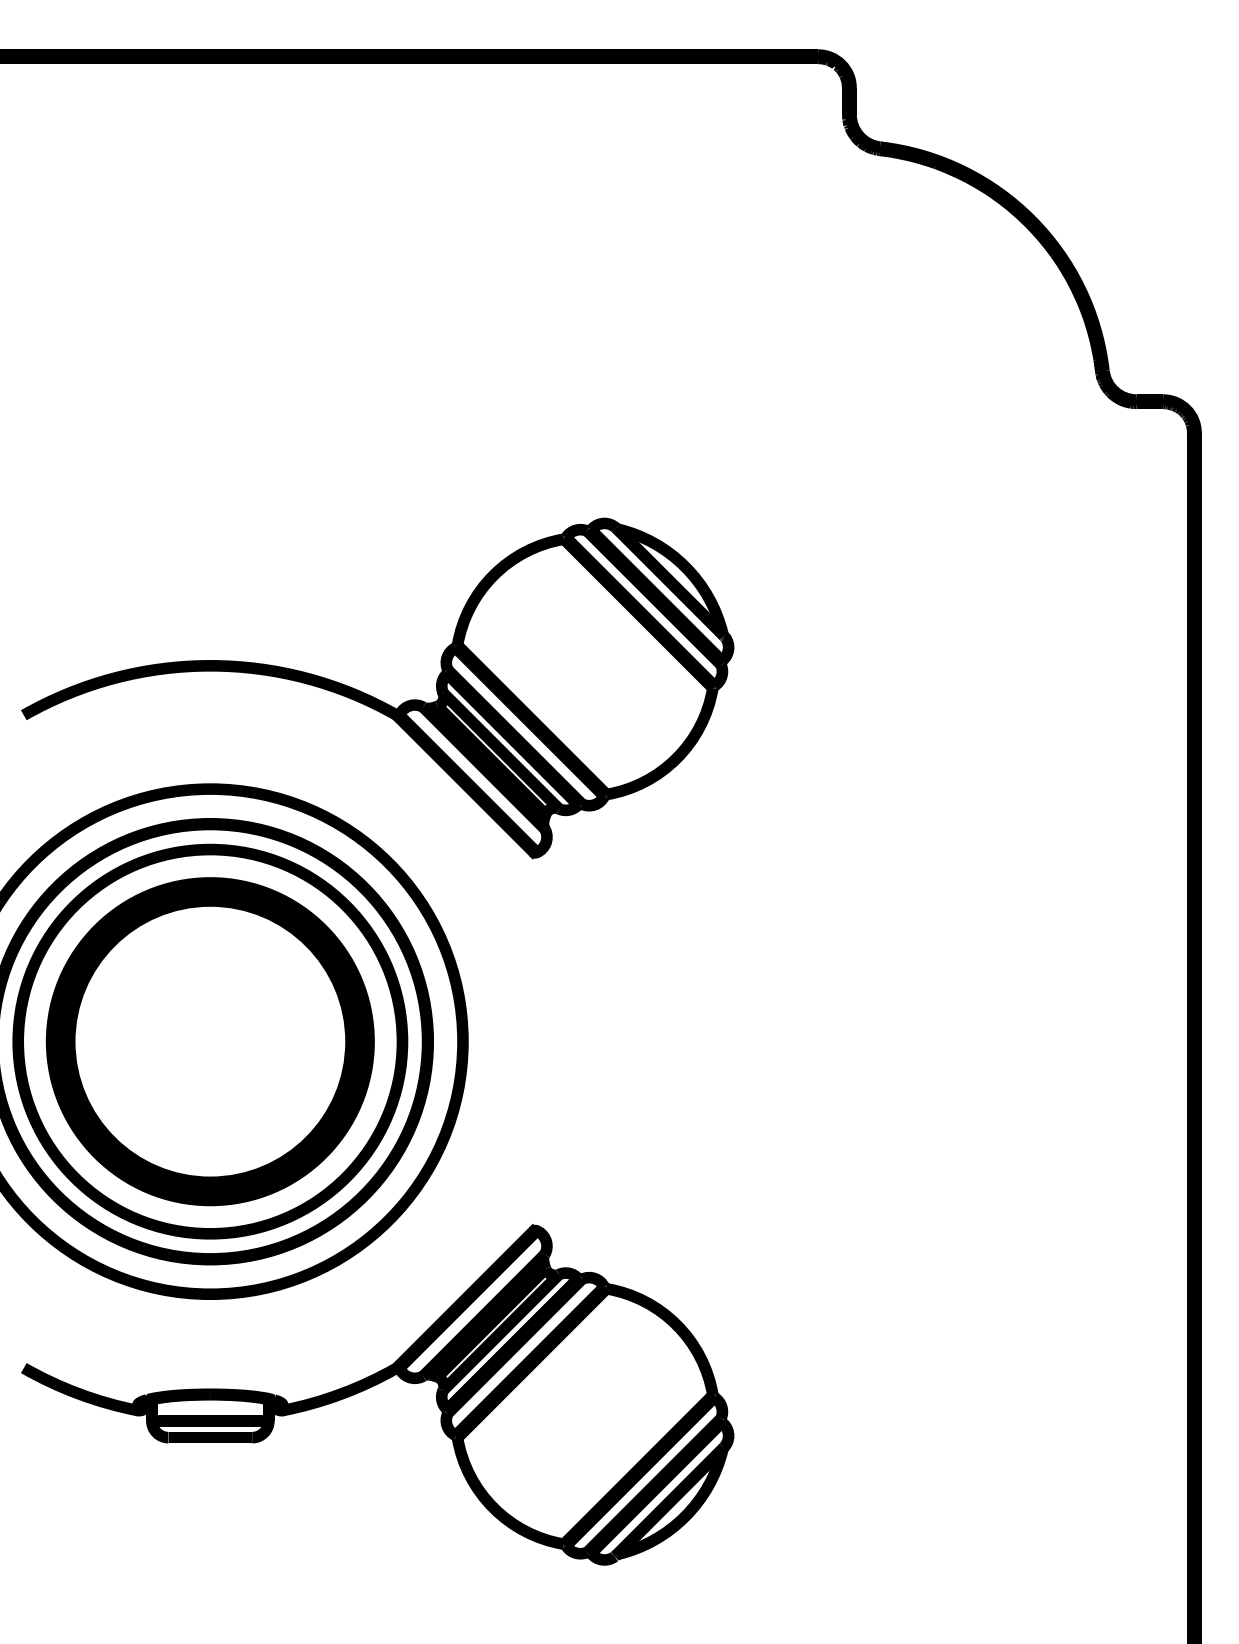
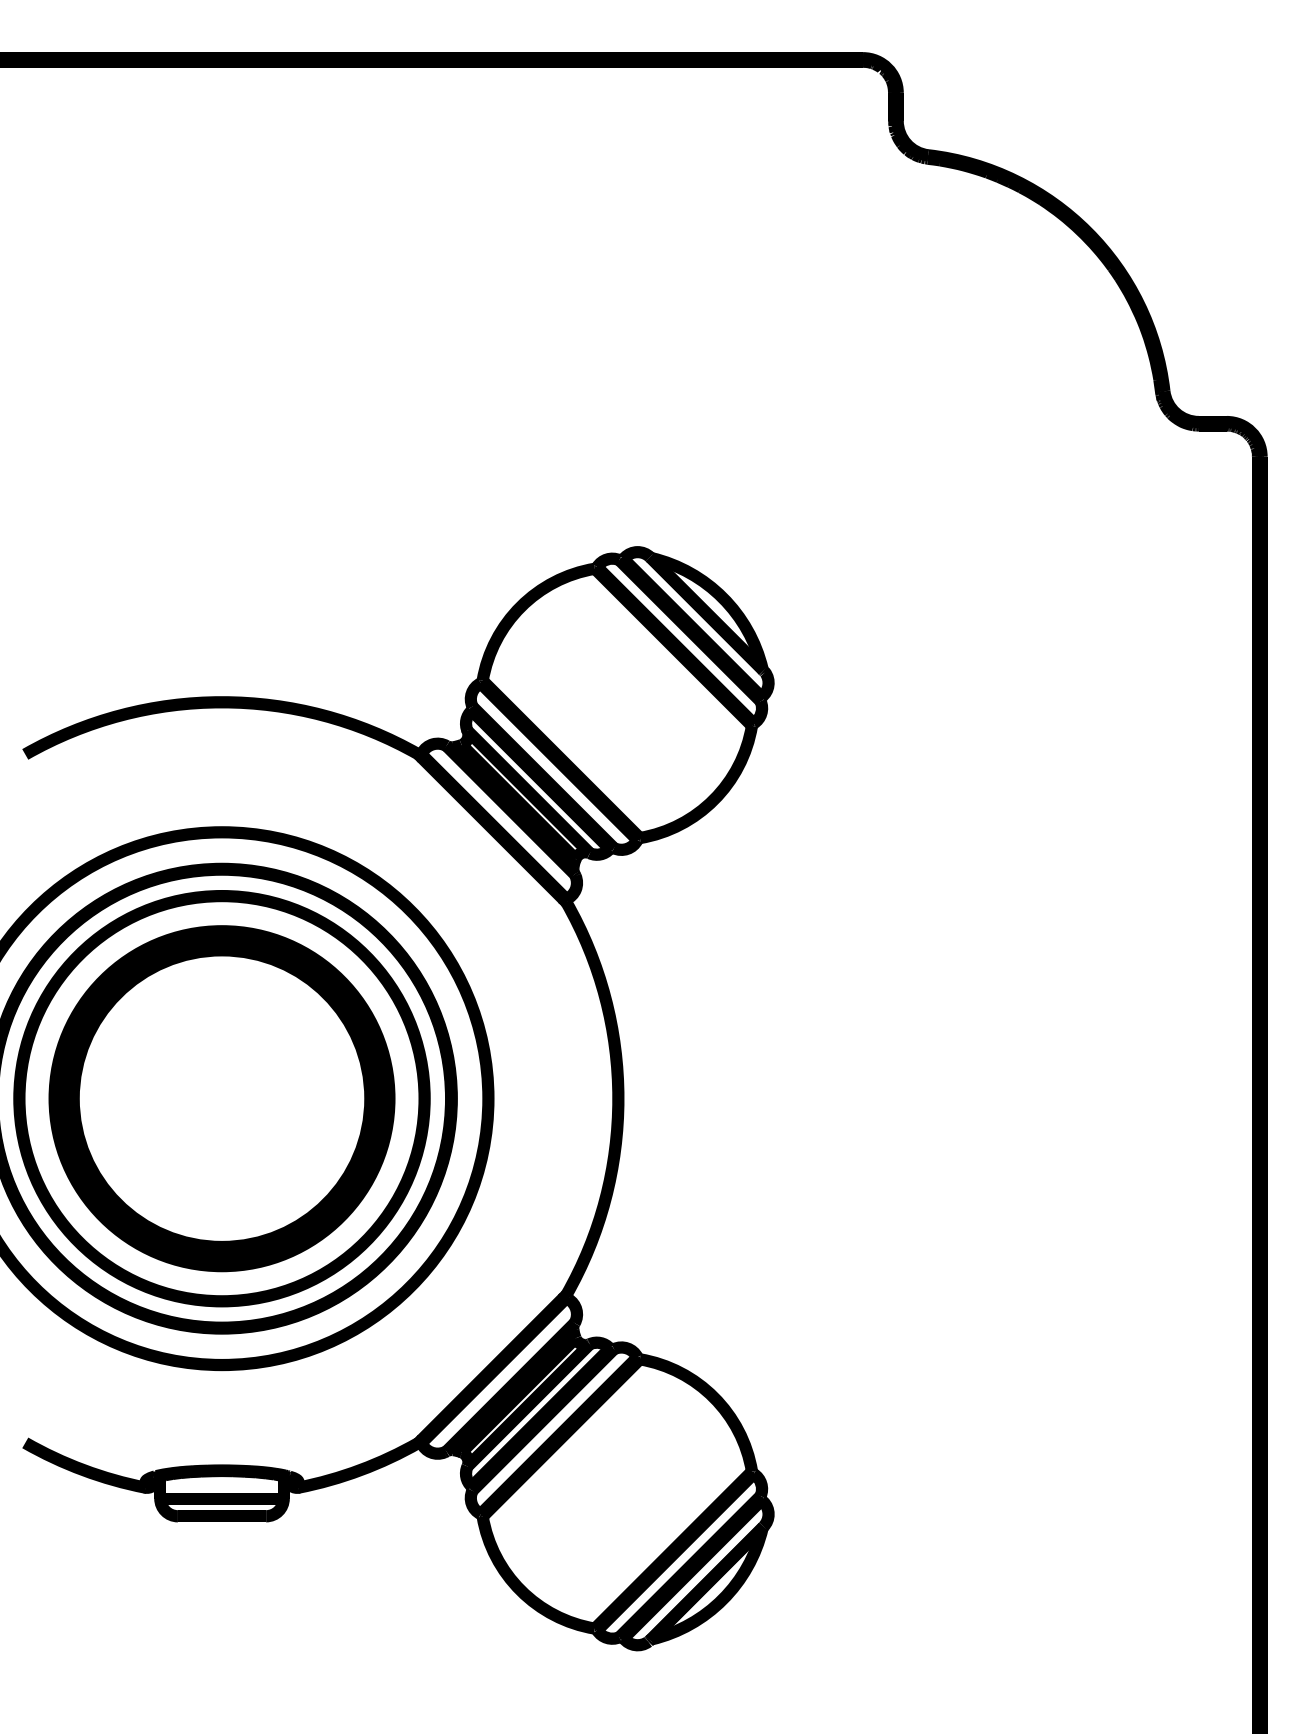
fill: (561, 1041) -> (592, 1098), added

